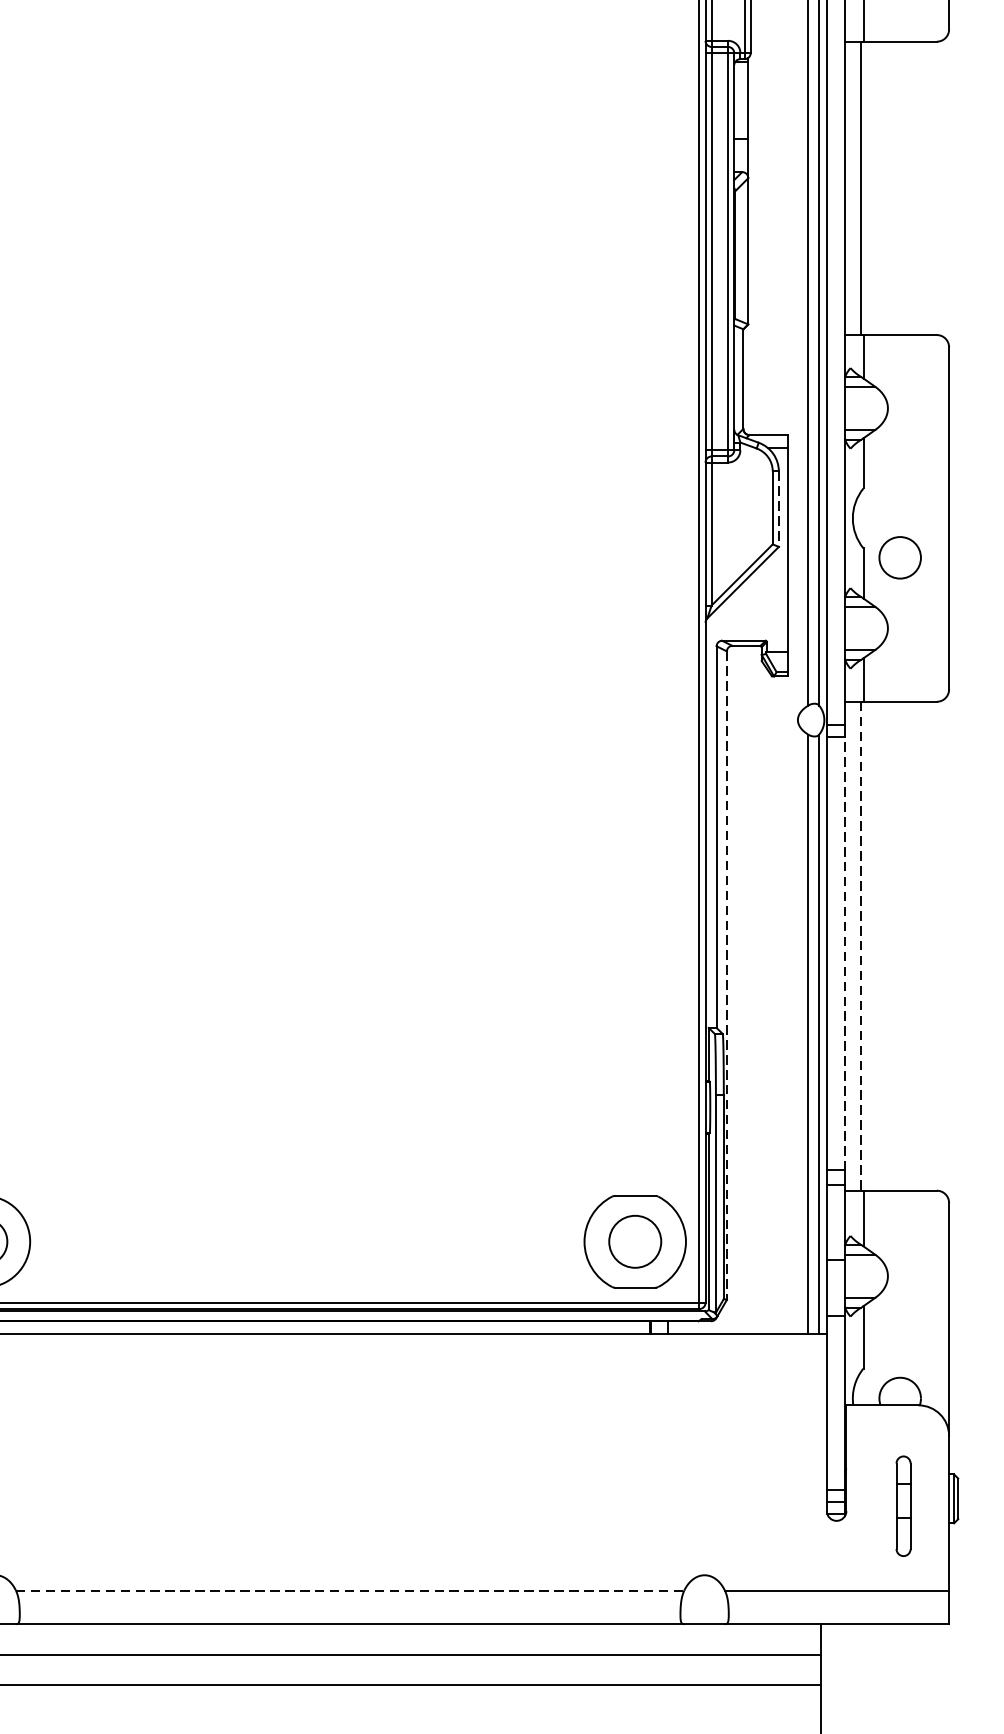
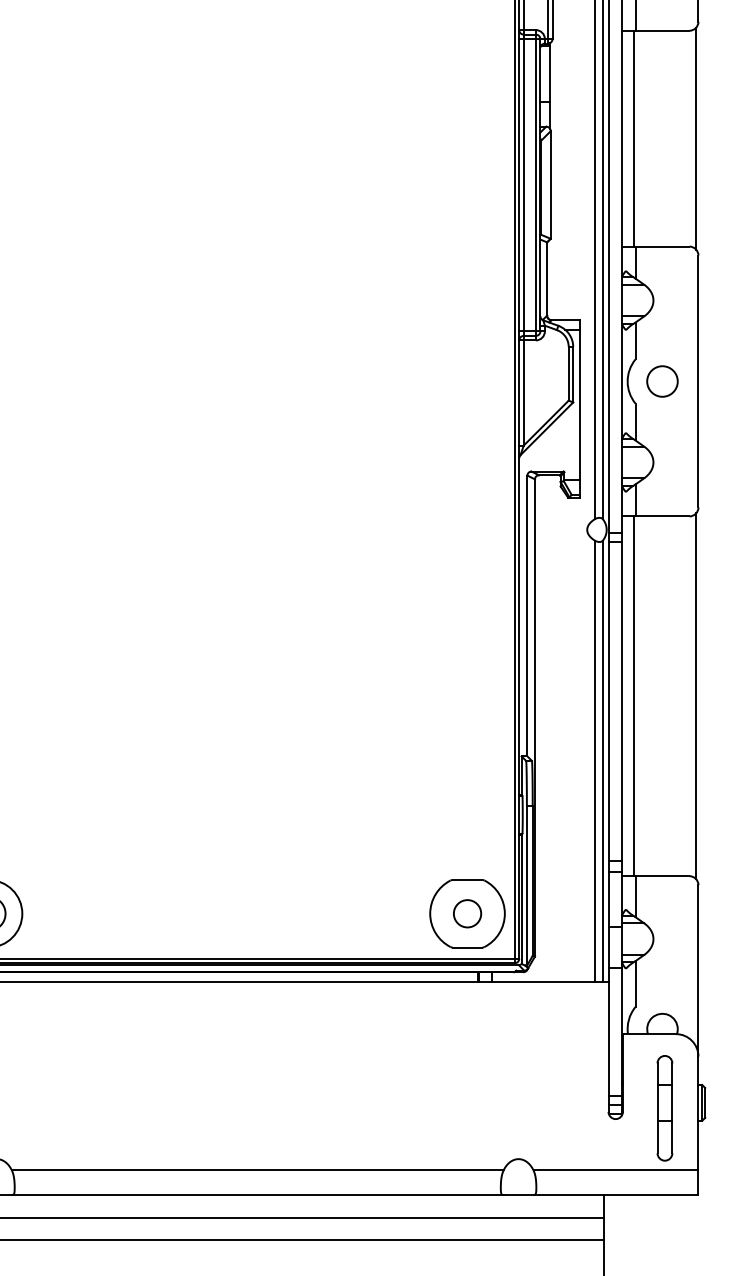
line: (946, 188) -> (696, 138), added
line: (779, 508) -> (573, 374), dashed -> solid
circle: (900, 557) -> (662, 381), moved
line: (860, 946) -> (633, 696), dashed -> solid
line: (946, 946) -> (696, 696), added
line: (845, 953) -> (622, 701), dashed -> solid
line: (726, 975) -> (534, 717), dashed -> solid
circle: (635, 1241) -> (467, 913), size x0.71
part: (902, 1506) -> (664, 1108), size x1.43
line: (349, 1590) -> (257, 1170), dashed -> solid

